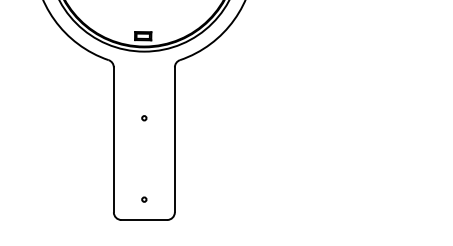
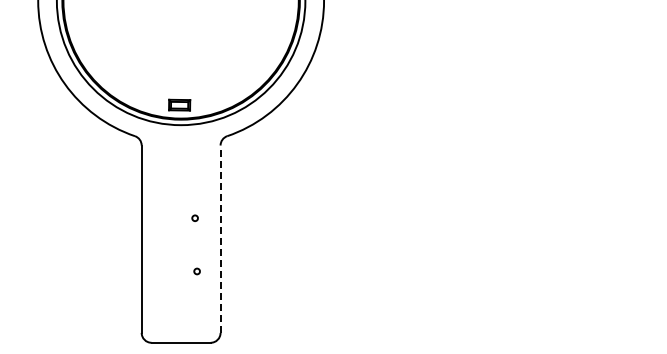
circle: (143, 117) -> (194, 217), moved
line: (174, 140) -> (220, 239), solid -> dashed
circle: (143, 199) -> (196, 271), moved

